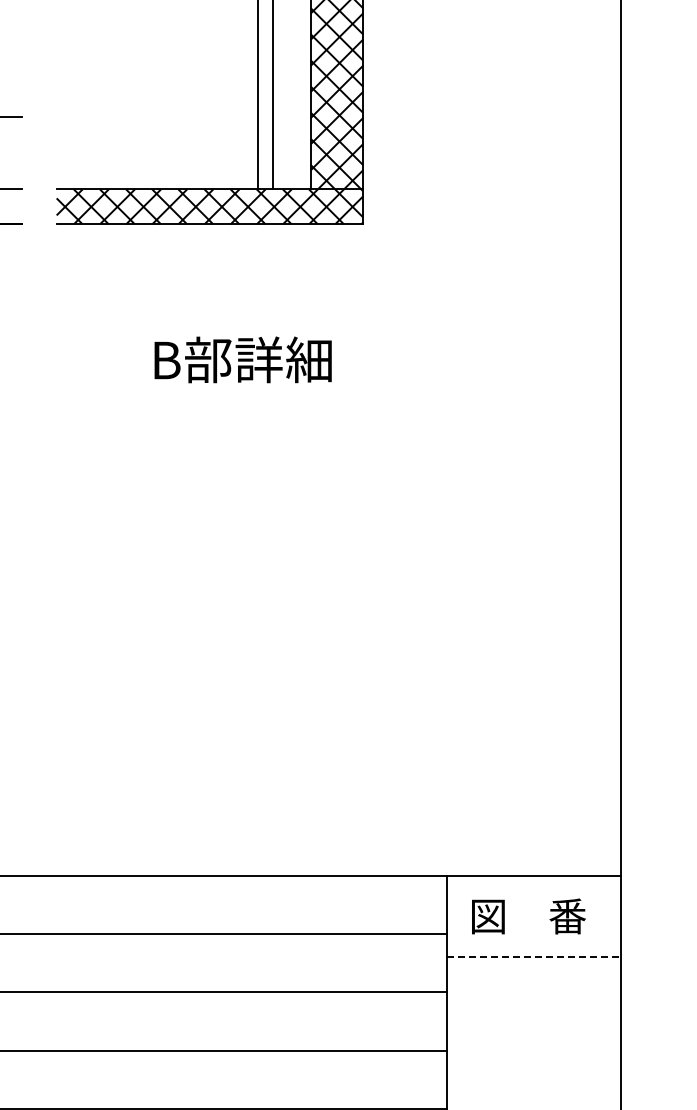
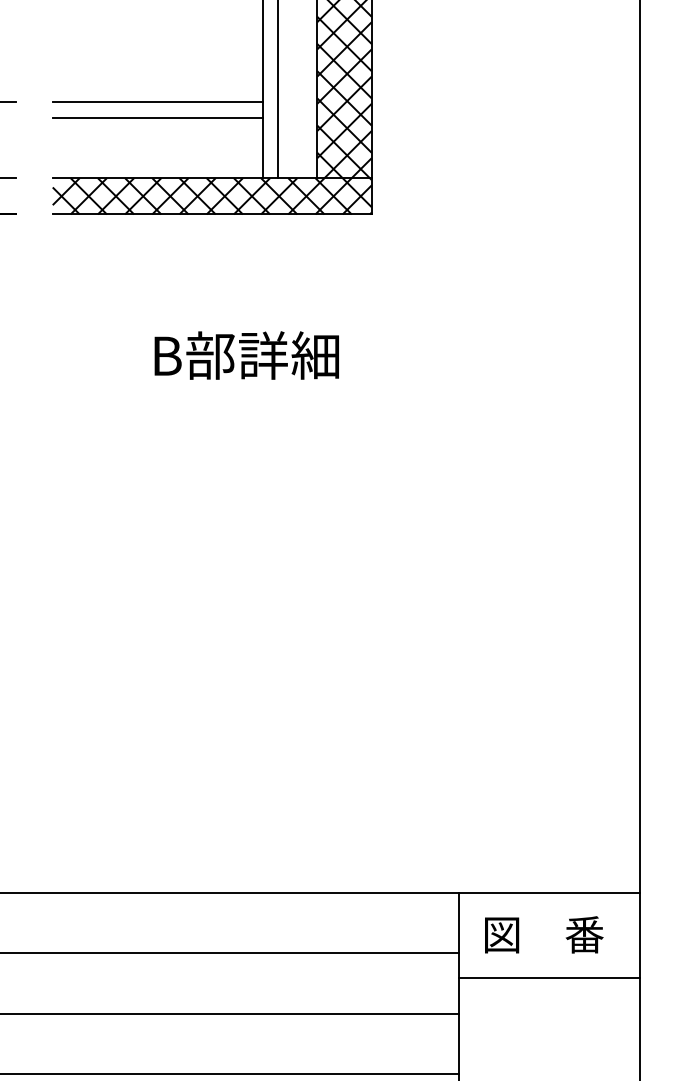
line: (157, 116) -> (157, 102), added
line: (157, 131) -> (157, 117), added
line: (534, 957) -> (550, 977), dashed -> solid

